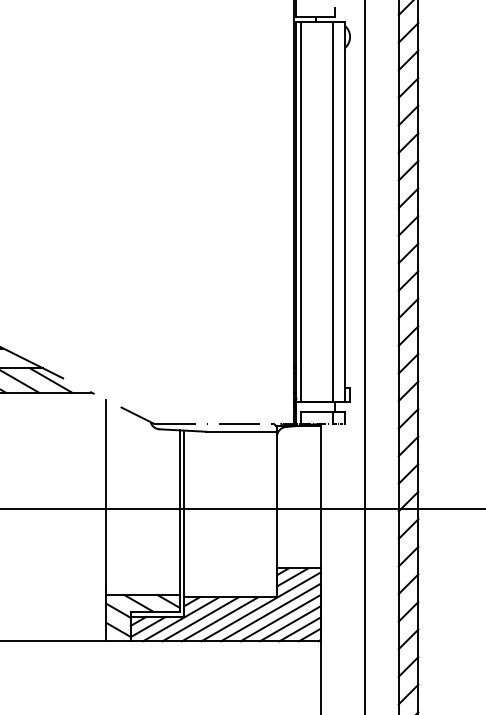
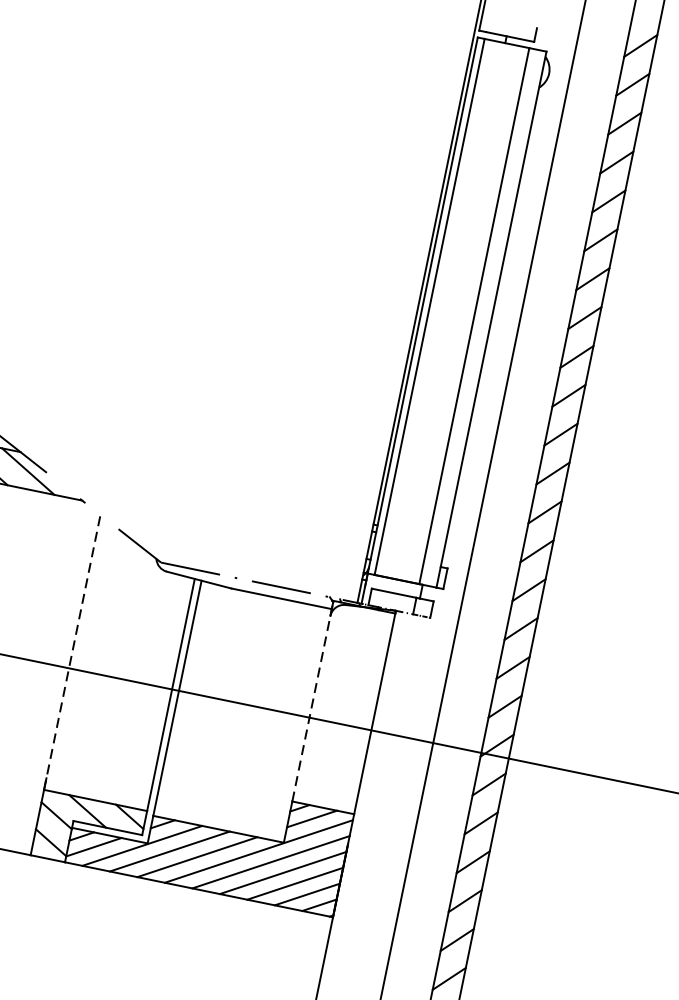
line: (106, 496) -> (72, 651), solid -> dashed
line: (276, 496) -> (312, 700), solid -> dashed

